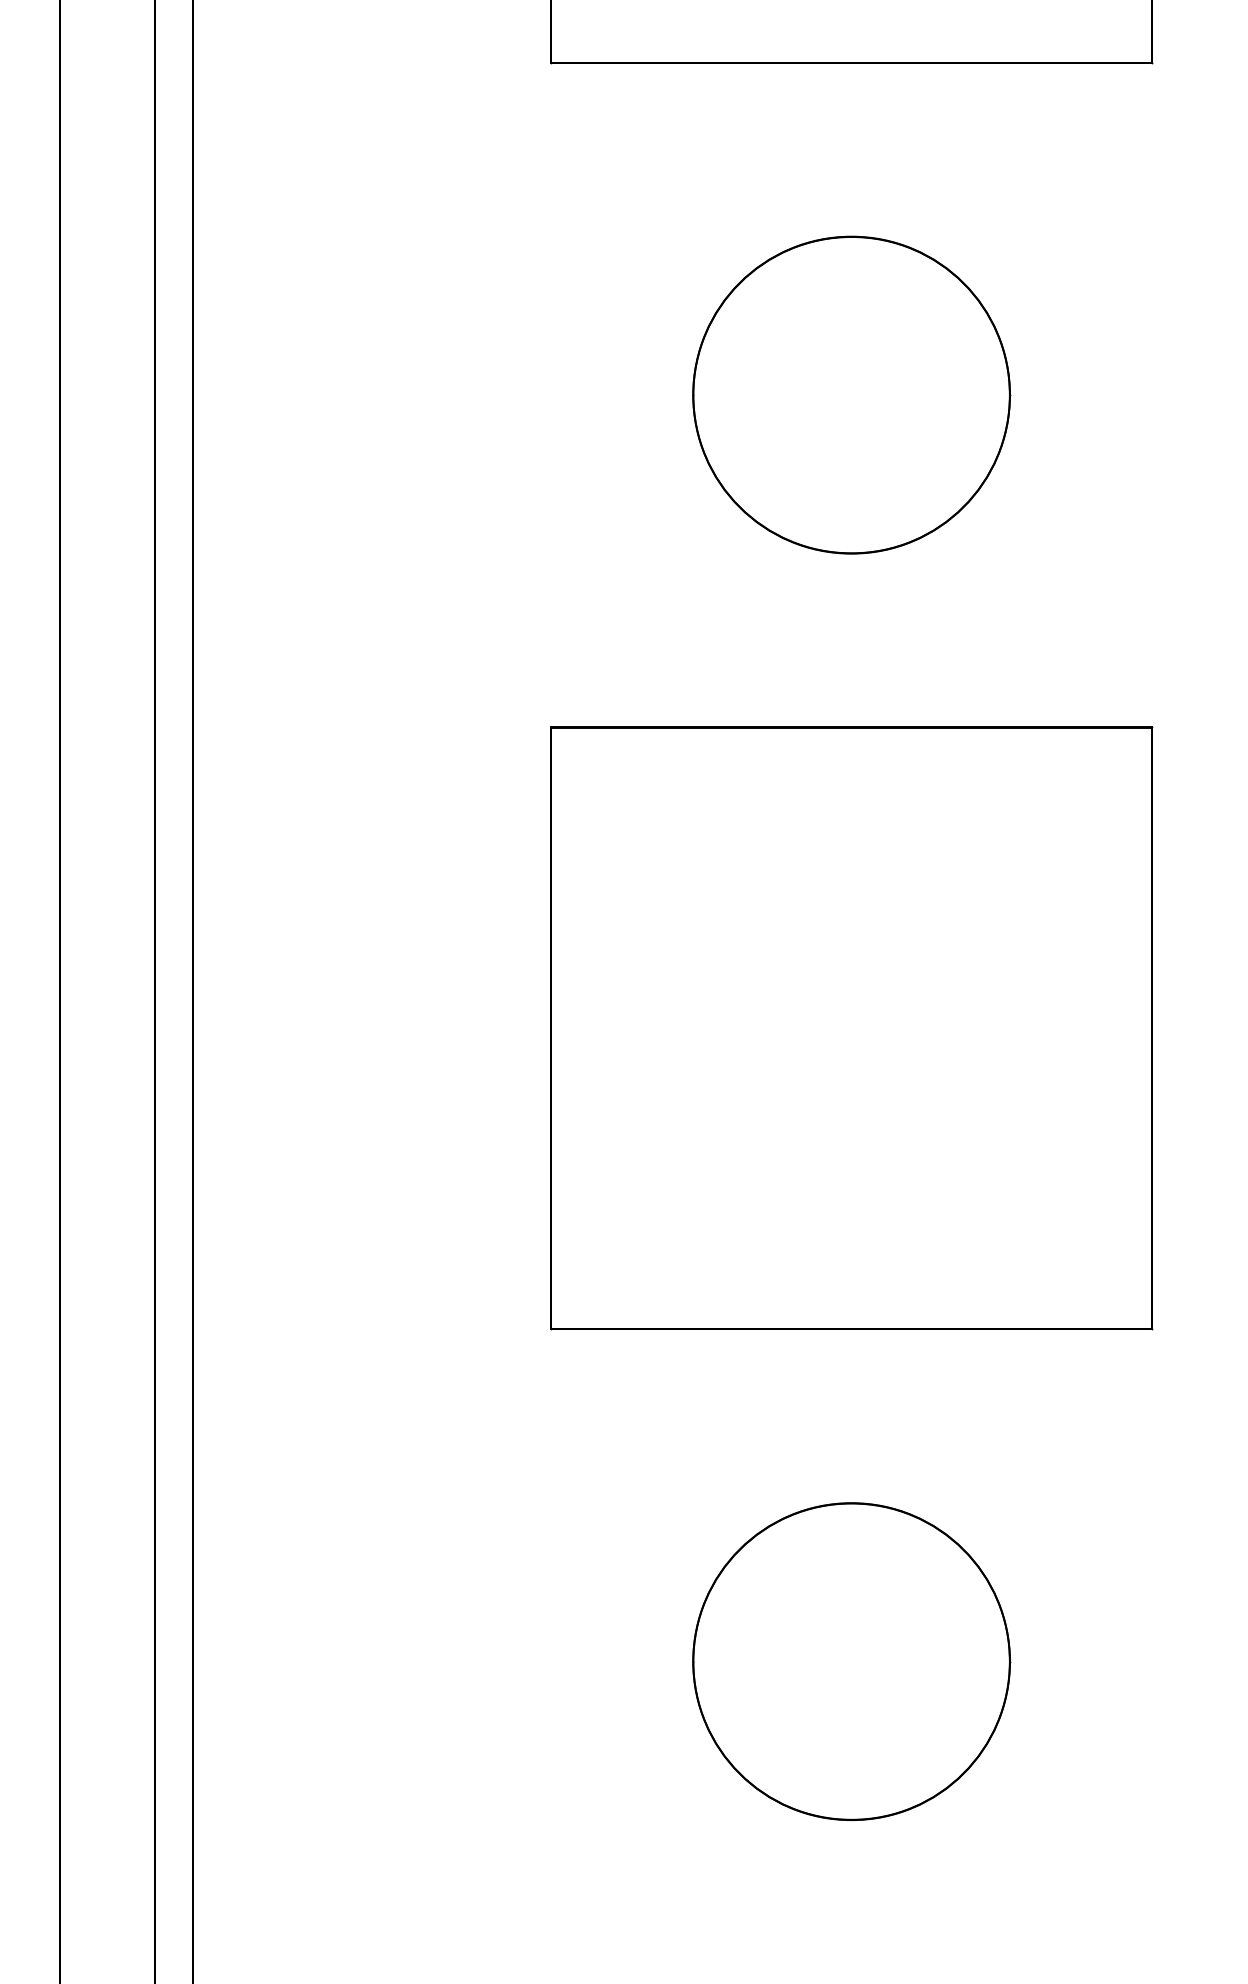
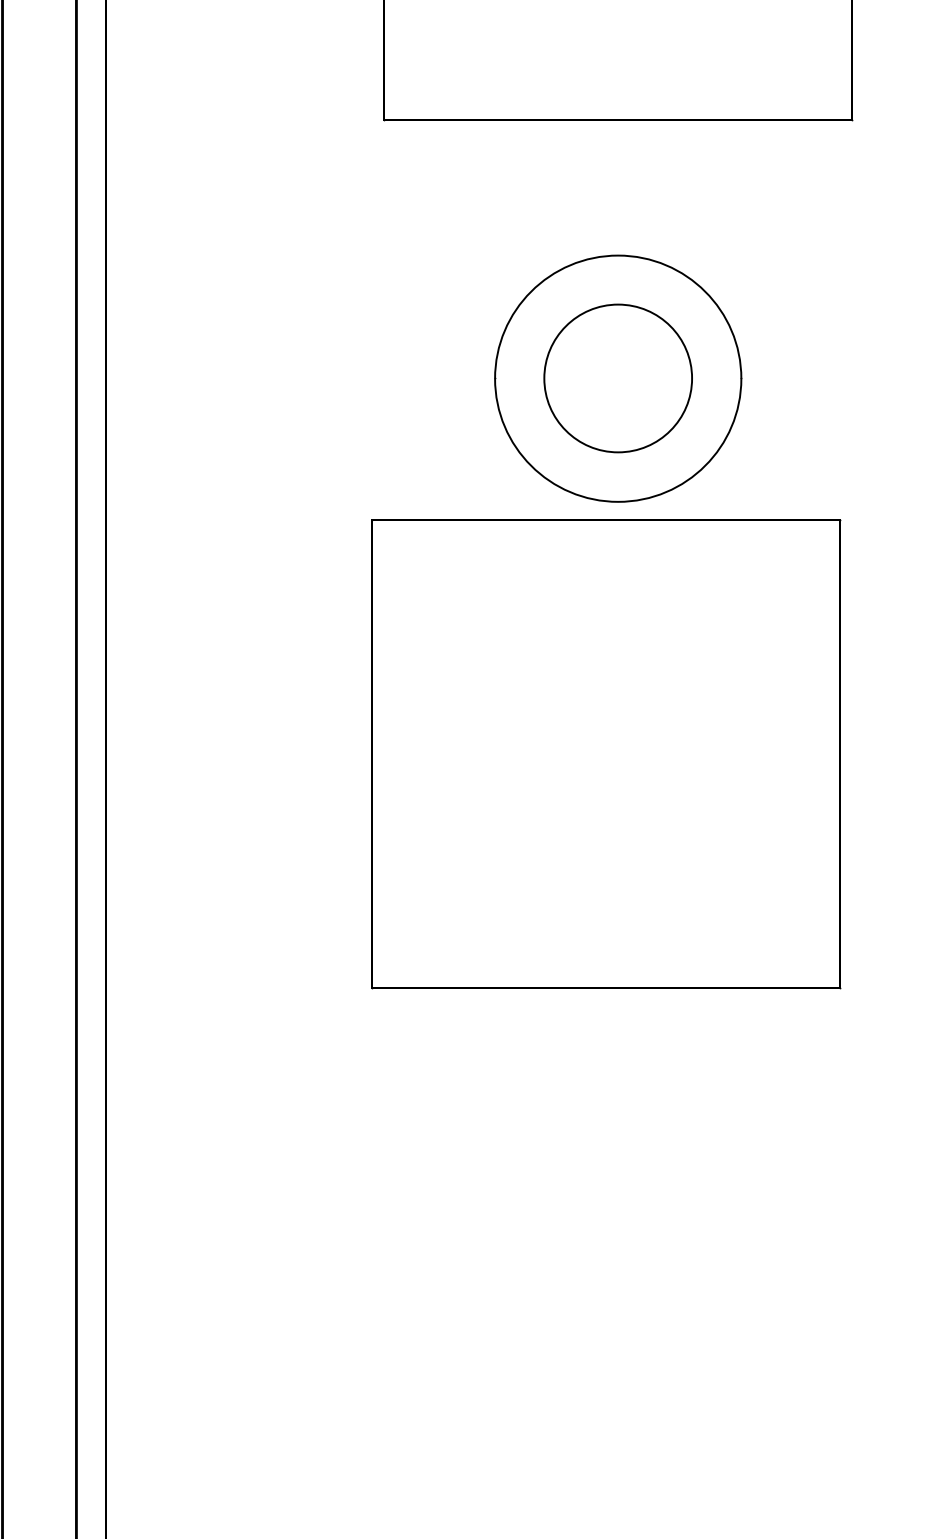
circle: (851, 394) -> (618, 378), size x0.6
part: (851, 1028) -> (605, 753), moved
part: (851, 1661) -> (618, 1363), removed

